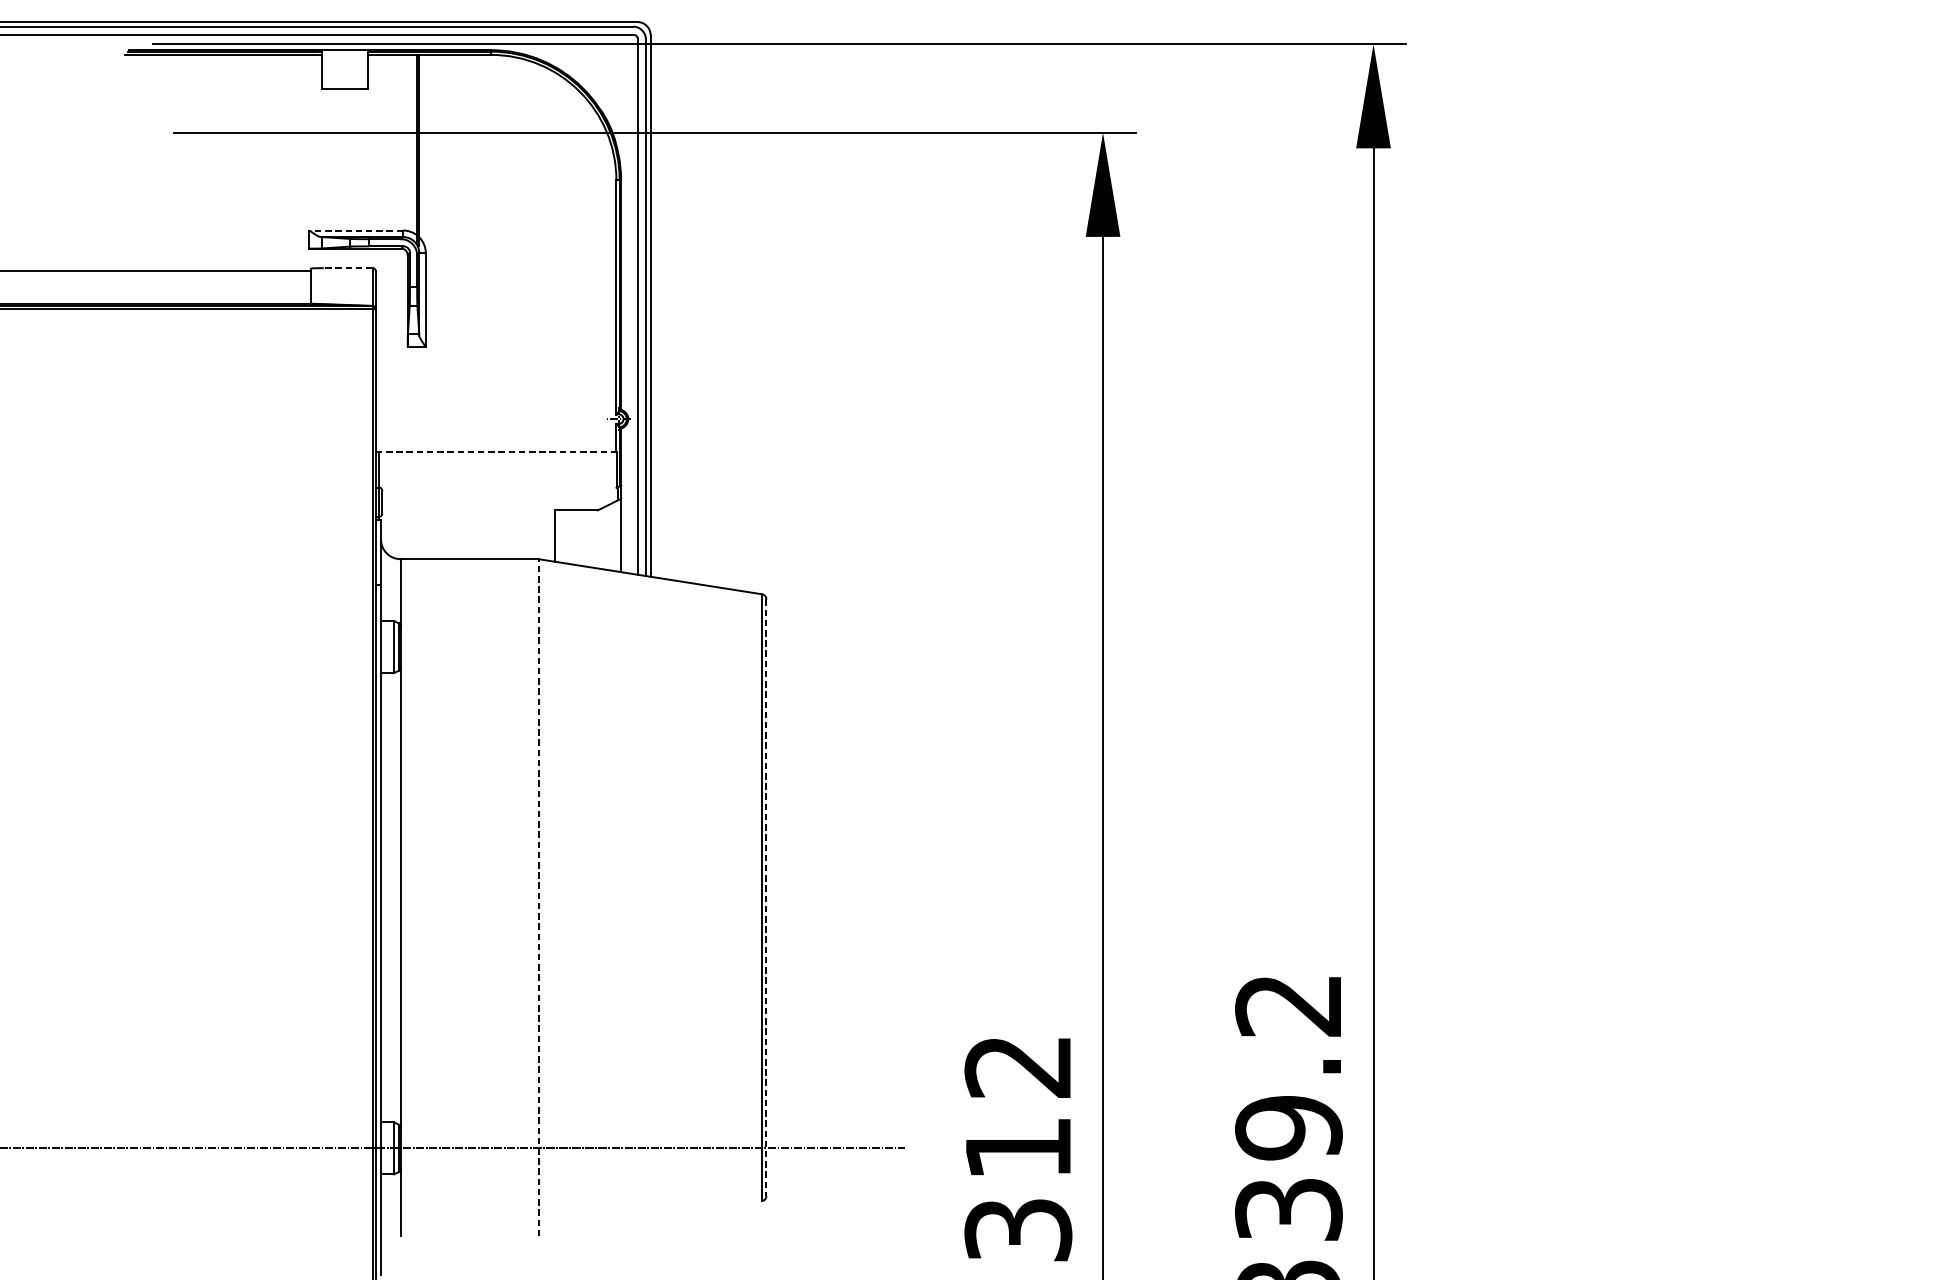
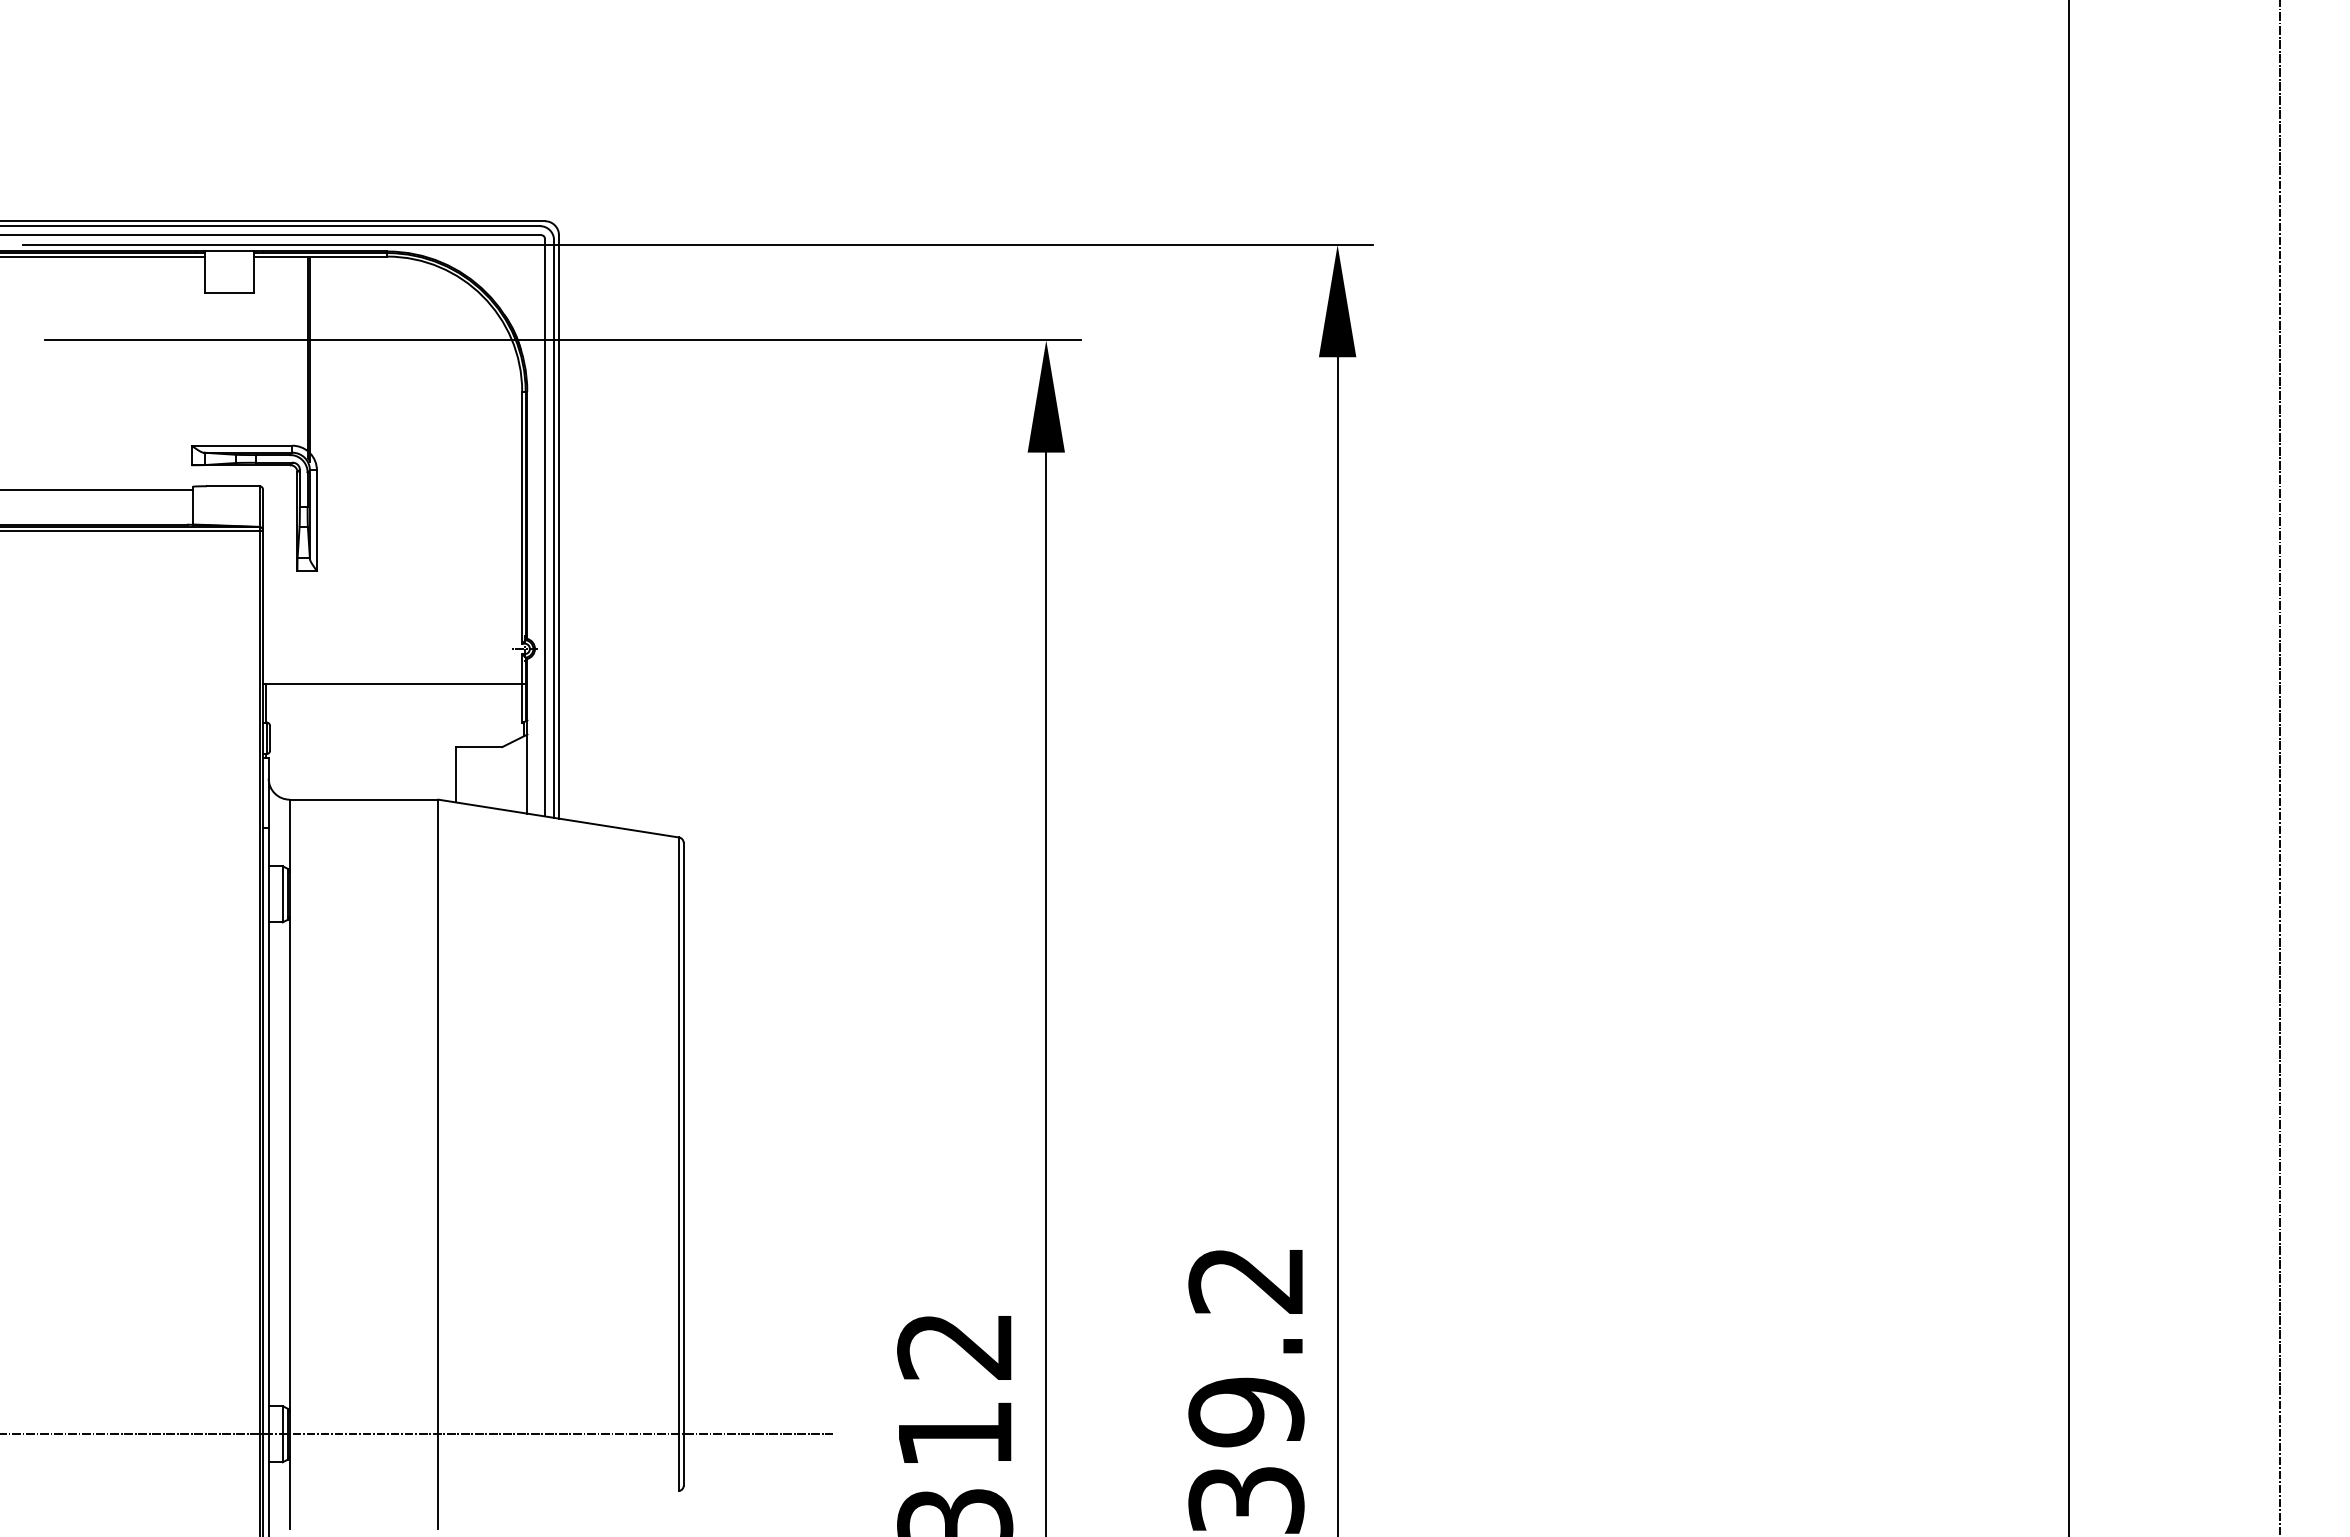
line: (355, 230) -> (241, 445), dashed -> solid
line: (347, 268) -> (232, 486), dashed -> solid
line: (497, 451) -> (394, 683), dashed -> solid
line: (538, 897) -> (438, 1164), dashed -> solid
line: (766, 897) -> (683, 1164), dashed -> solid

